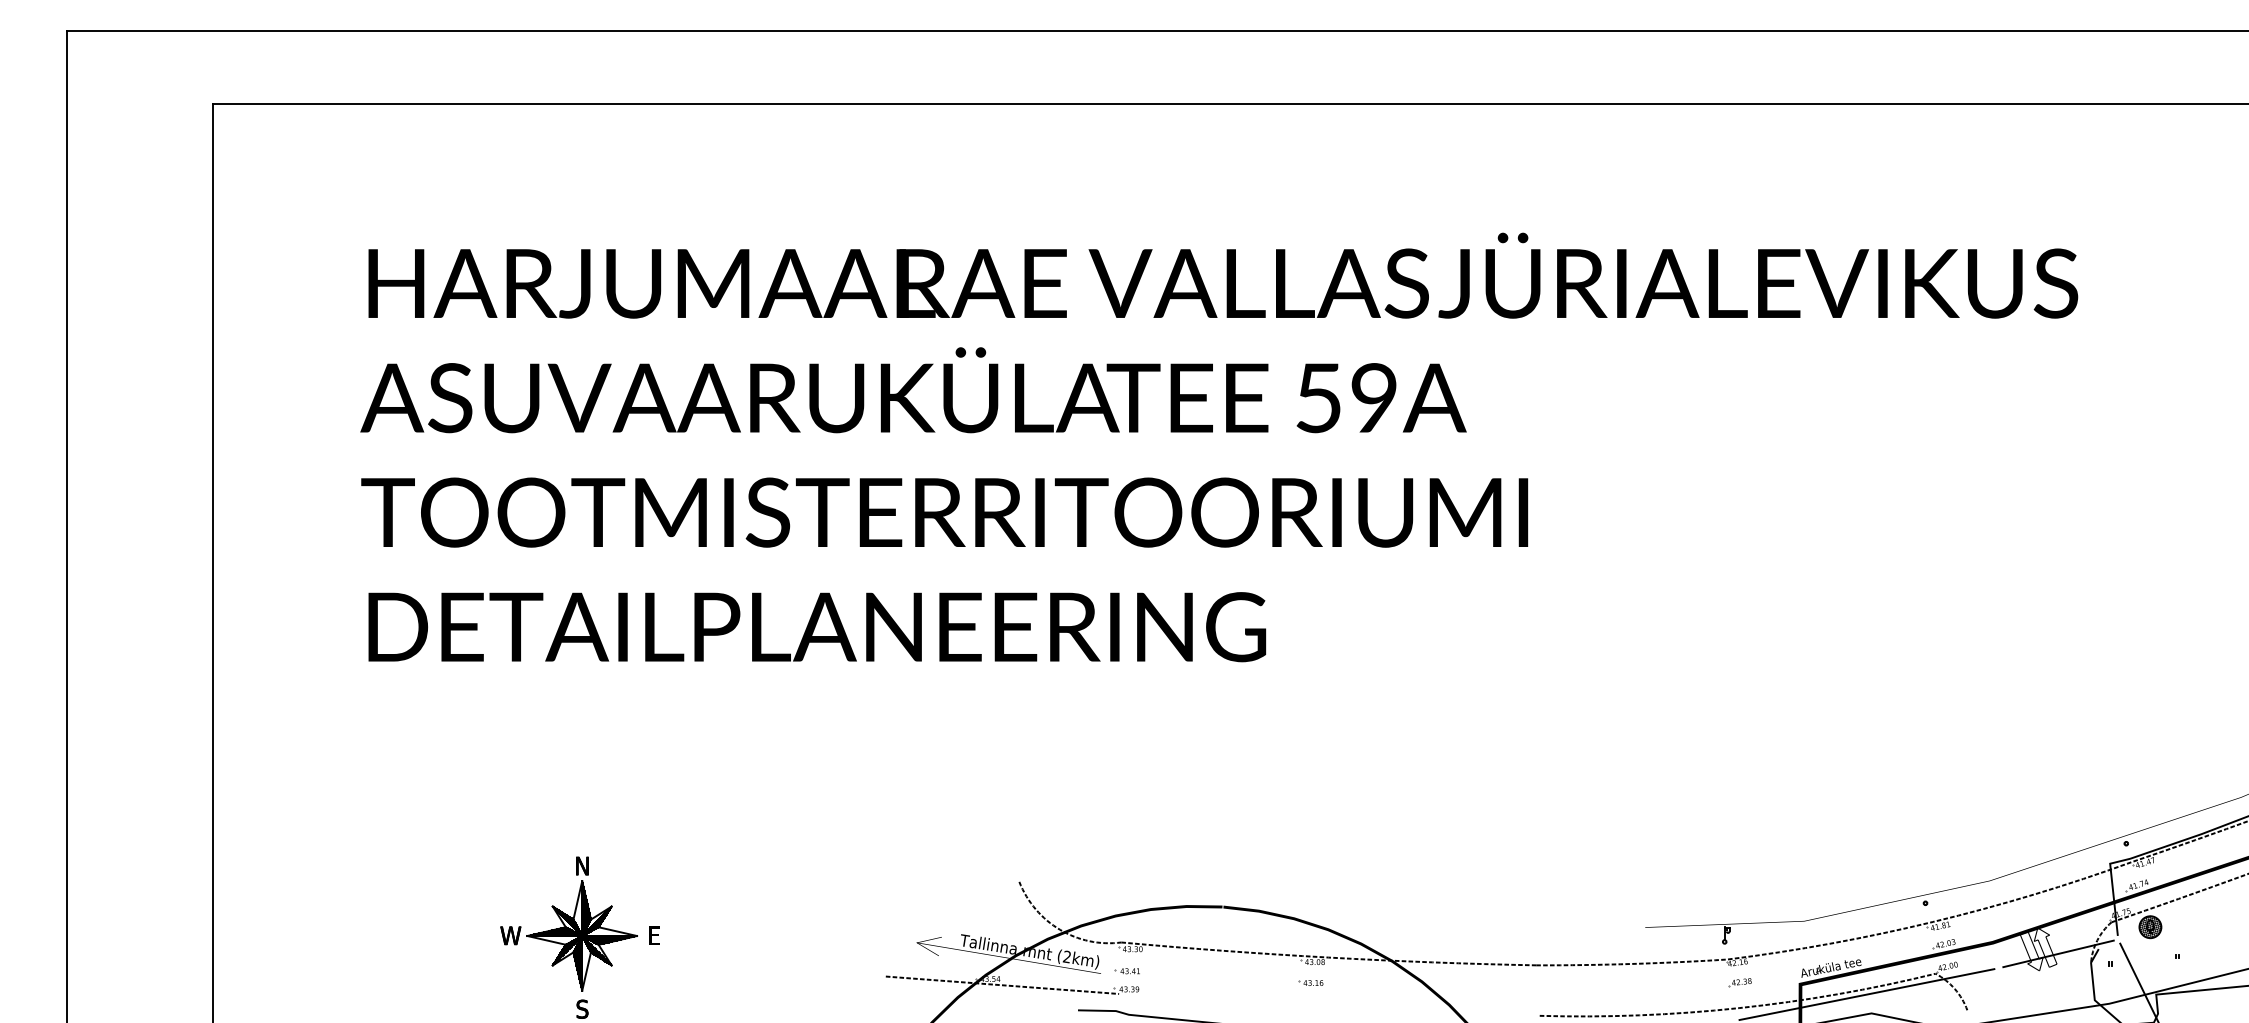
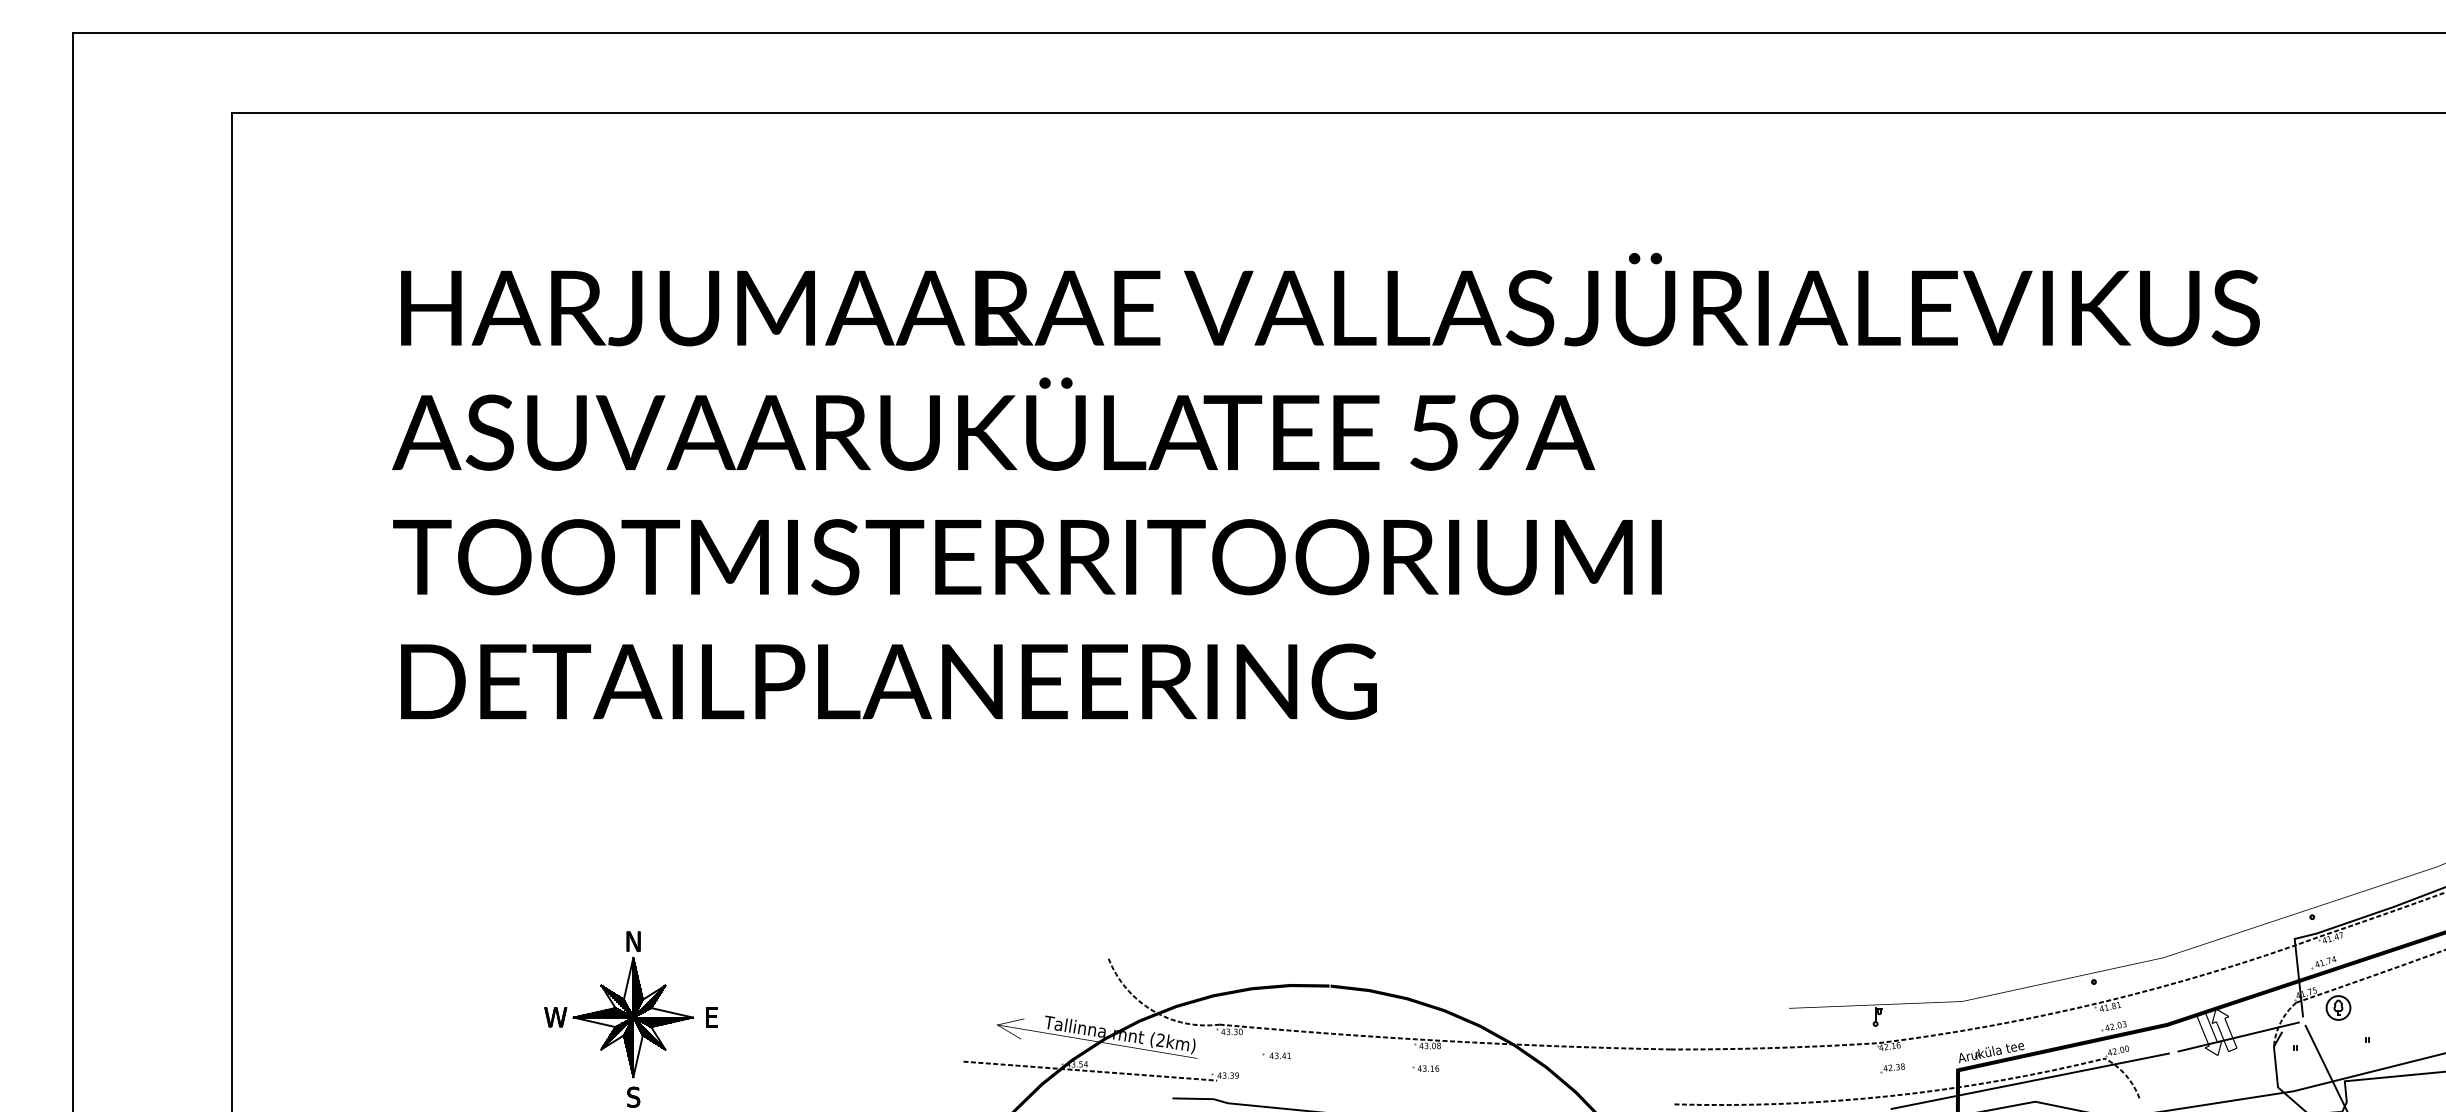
hatch: (2150, 926) -> (2338, 1007), removed
part: (1126, 970) -> (1276, 1055), moved

